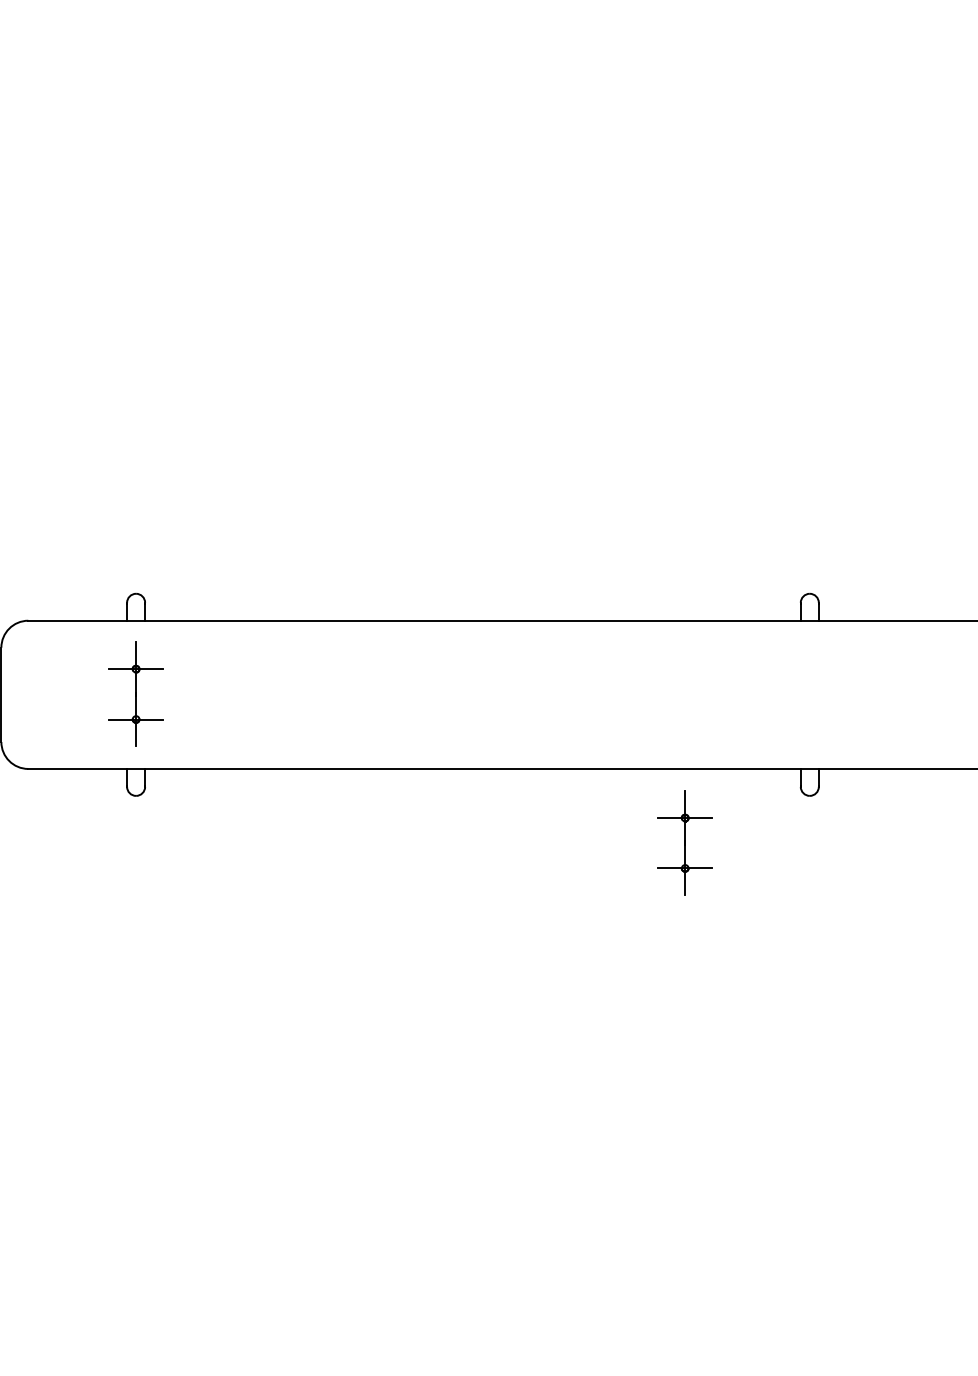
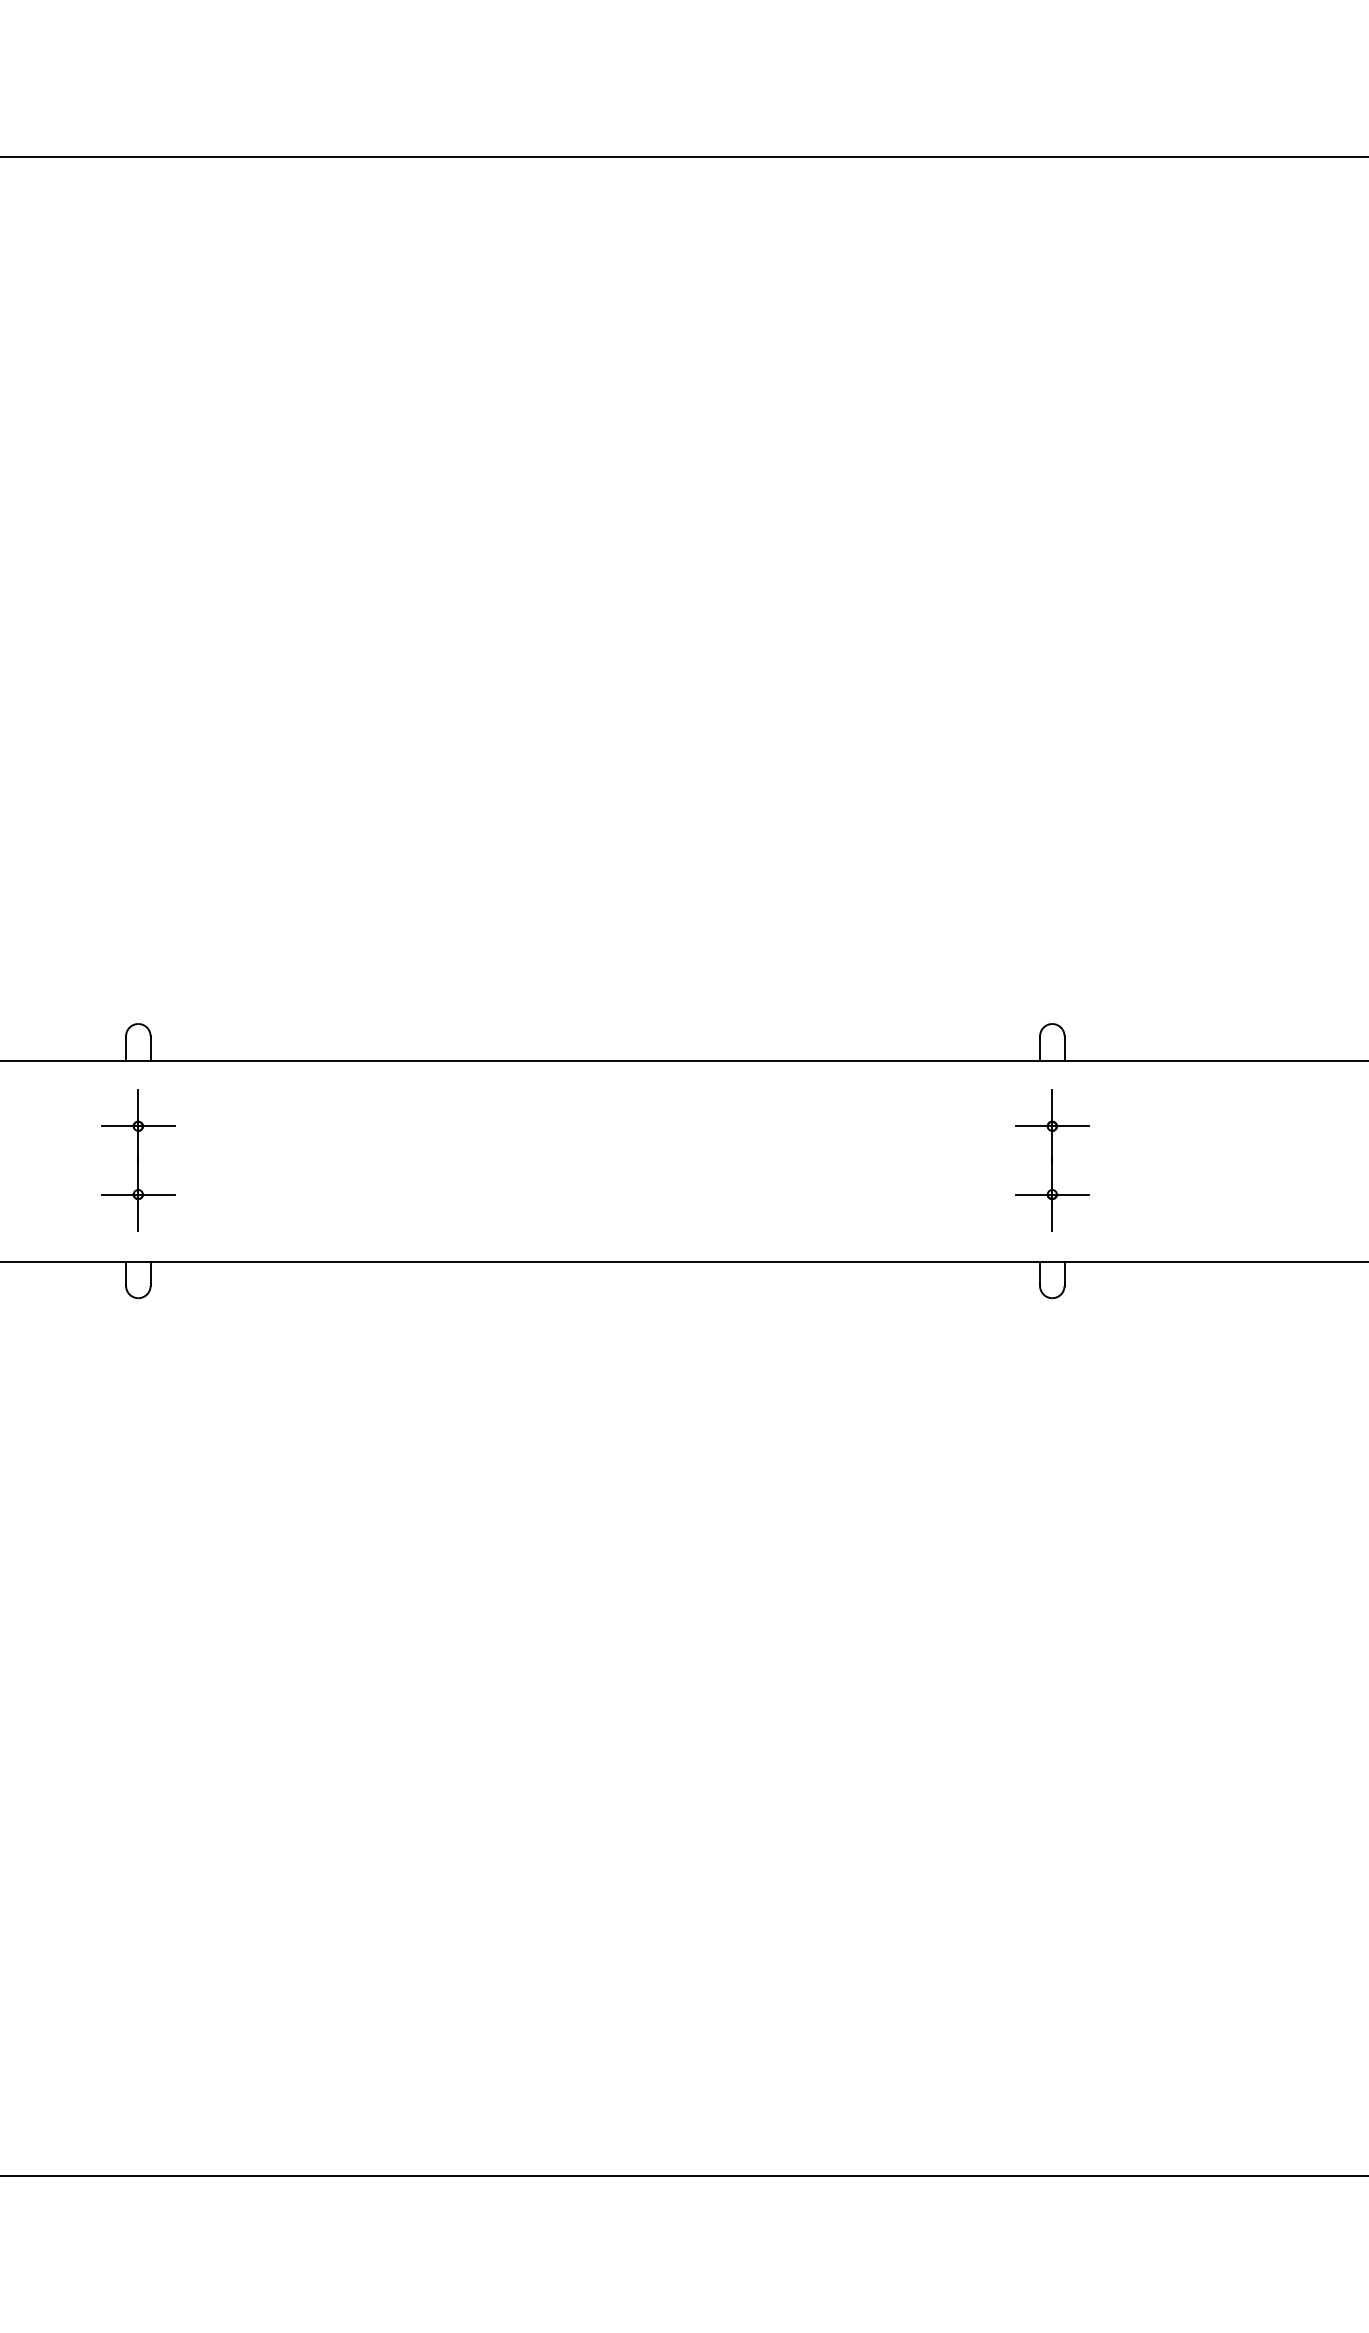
part: (685, 843) -> (1052, 1160), moved

